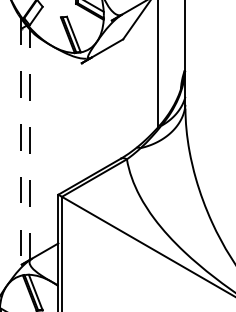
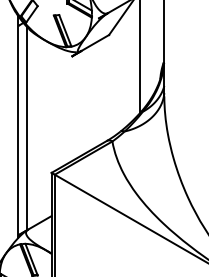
line: (21, 143) -> (18, 127), dashed -> solid
line: (30, 144) -> (26, 128), dashed -> solid

